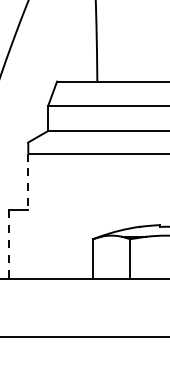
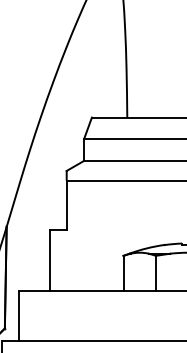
line: (28, 181) -> (66, 205), dashed -> solid
line: (8, 245) -> (49, 261), dashed -> solid

